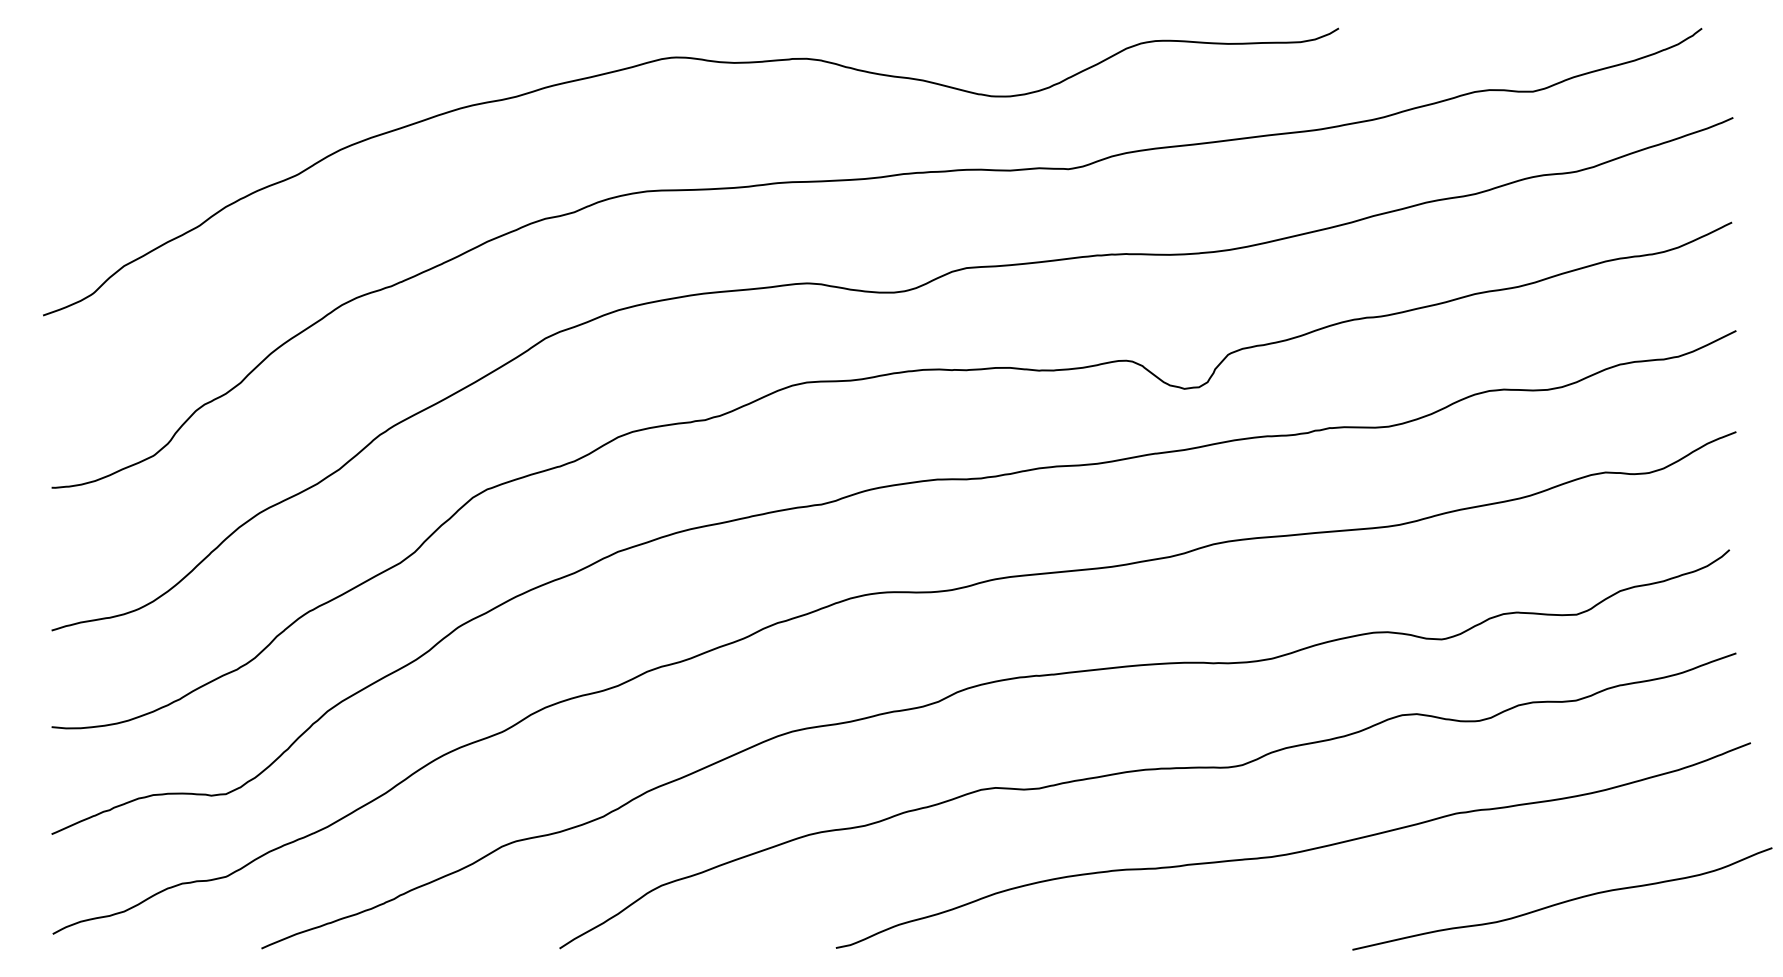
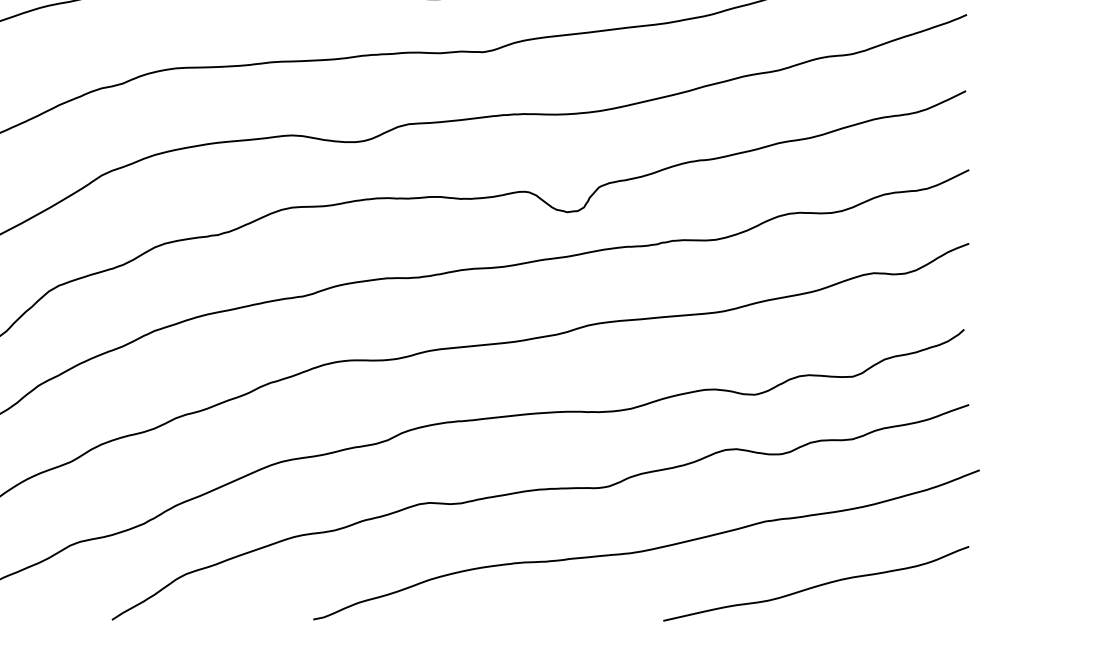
curve: (1562, 901) -> (816, 585), moved

